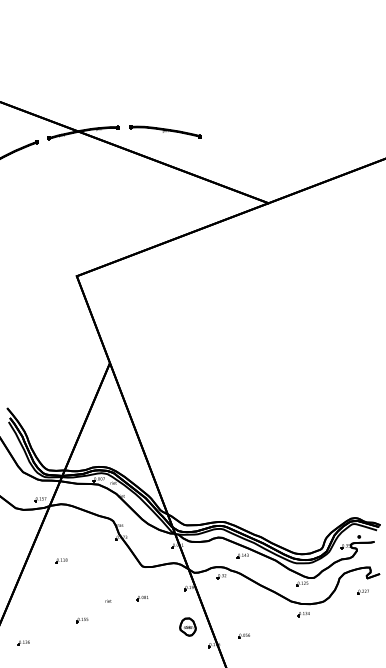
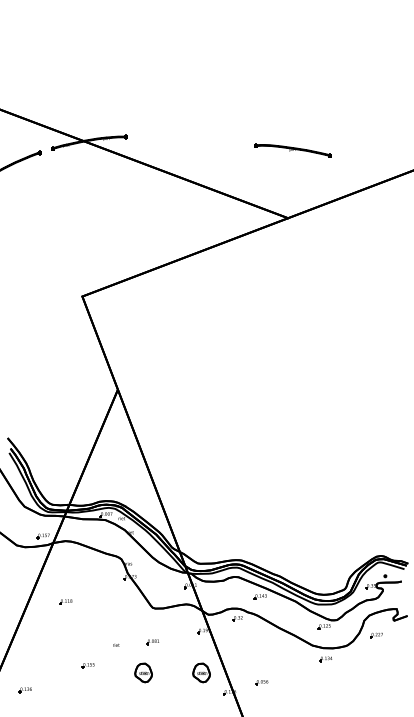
part: (165, 131) -> (292, 150), moved
part: (363, 592) -> (376, 635), moved
part: (133, 626) -> (143, 672), added

